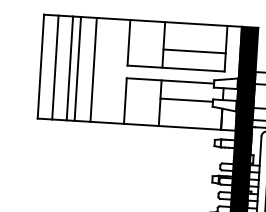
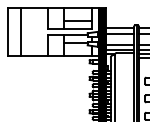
line: (54, 66) -> (14, 31), removed
line: (78, 68) -> (25, 31), removed
line: (94, 69) -> (32, 31), removed

